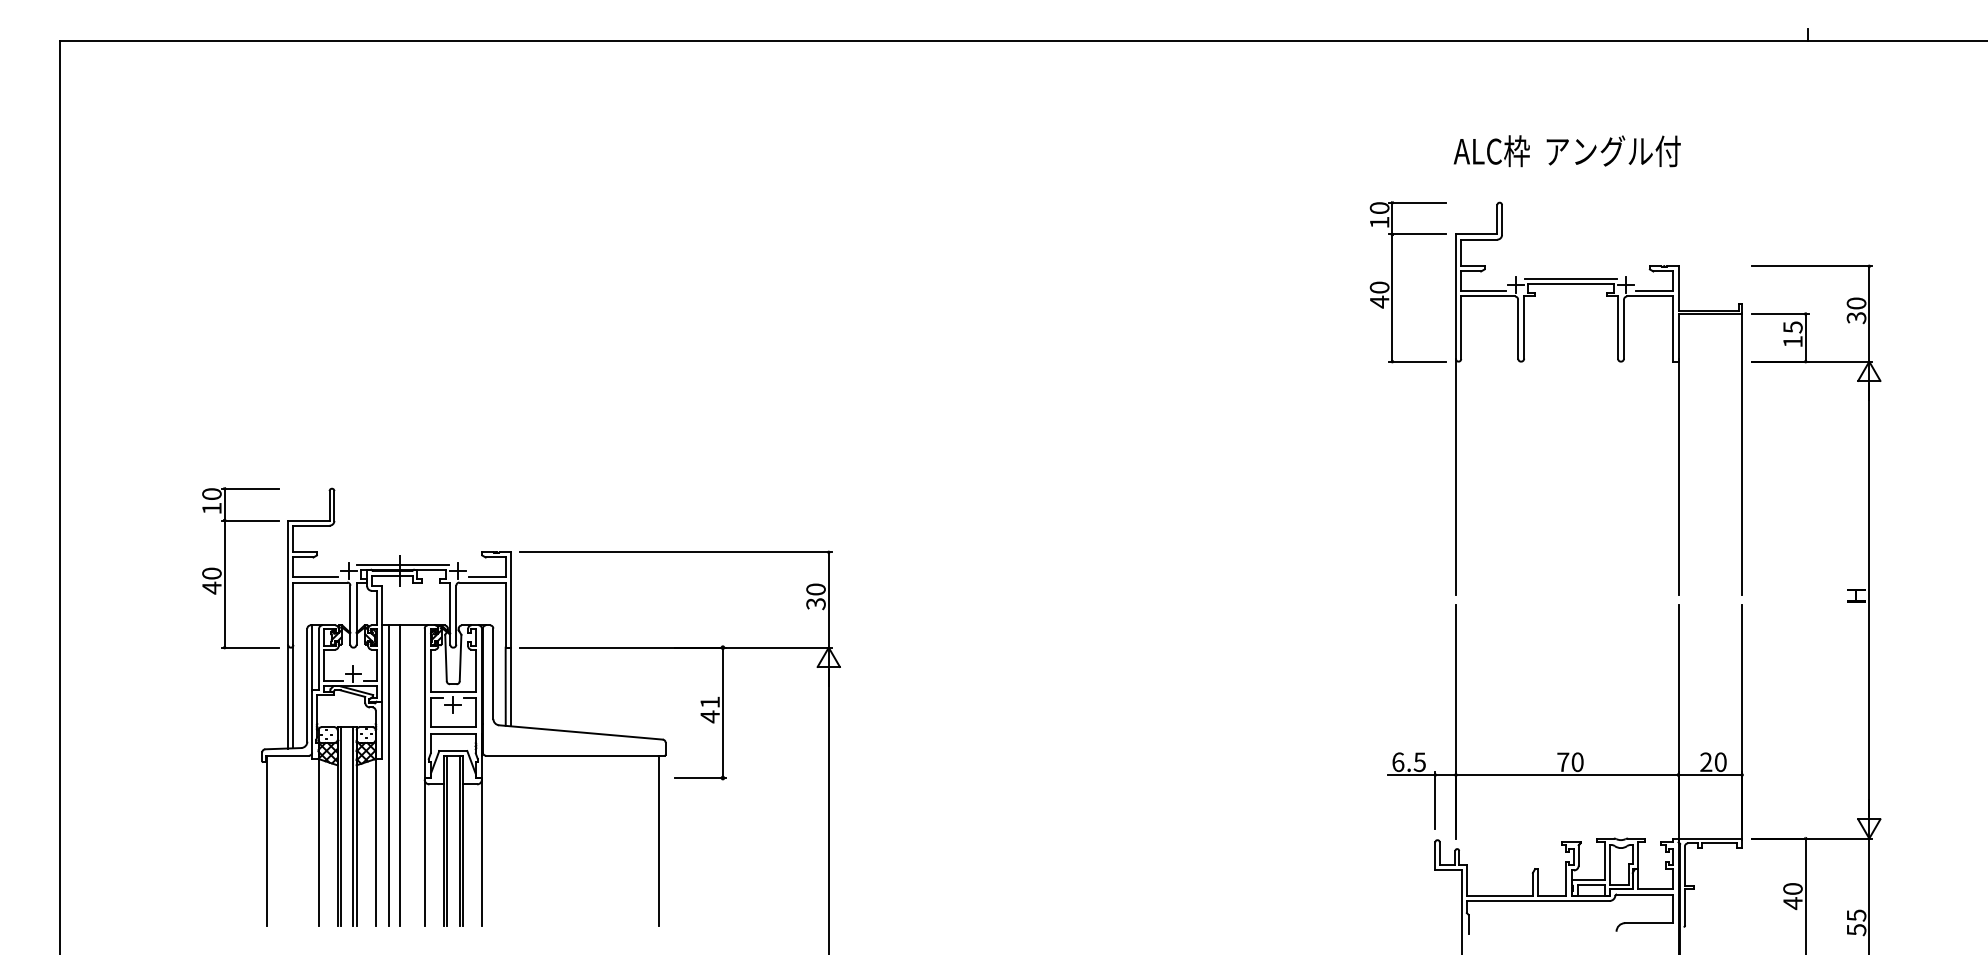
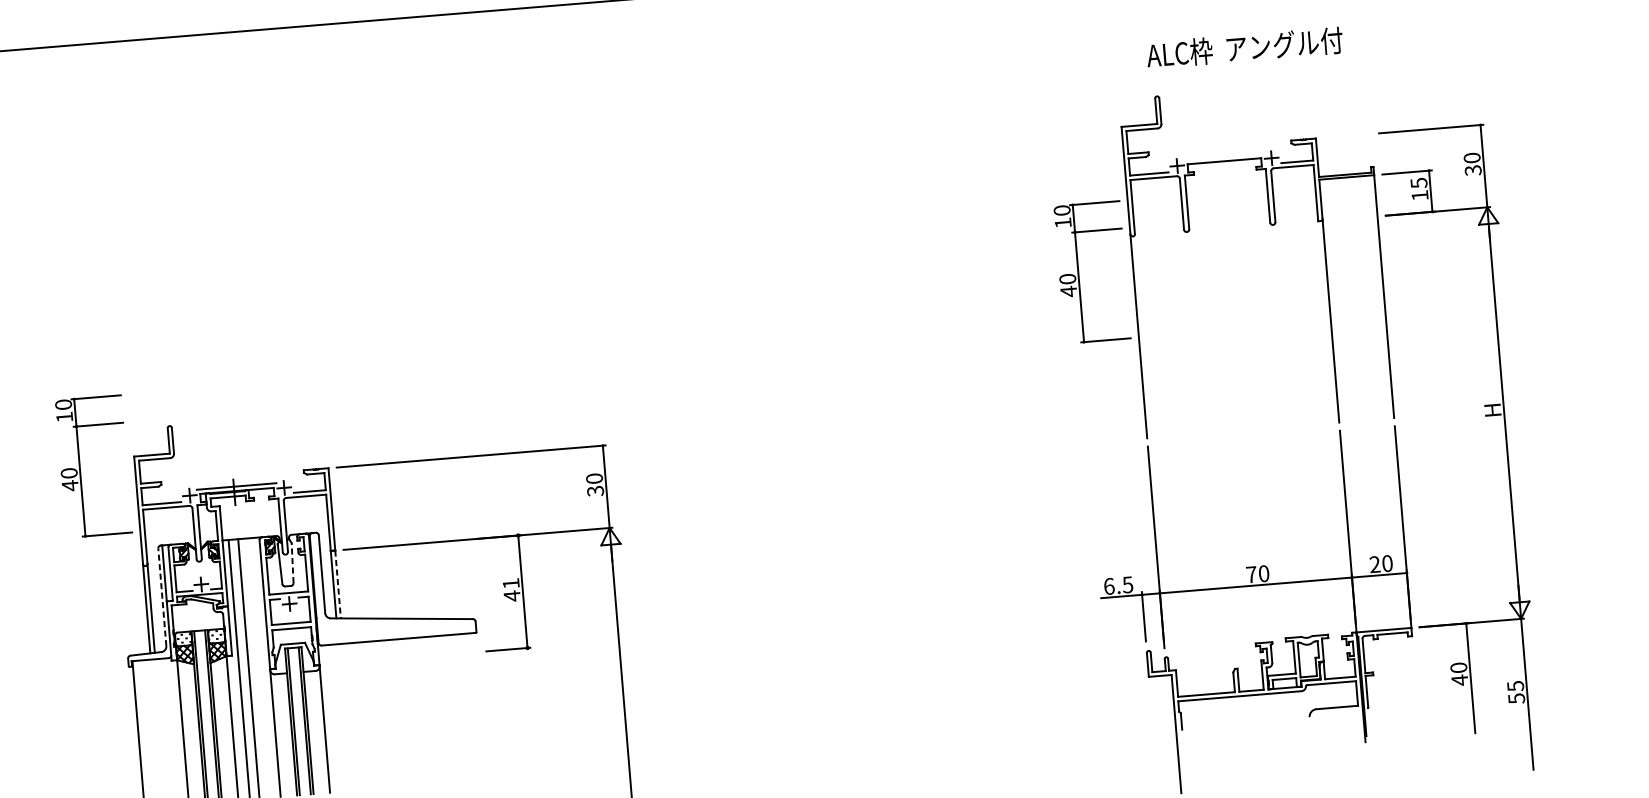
text: (1566, 151) -> (1244, 48), moved
line: (1570, 278) -> (1223, 156), removed
part: (1392, 282) -> (1078, 273), moved
part: (225, 568) -> (80, 467), moved
line: (460, 657) -> (292, 562), solid -> dashed
line: (307, 685) -> (162, 597), solid -> dashed
line: (510, 687) -> (337, 584), solid -> dashed
line: (659, 840) -> (477, 706), removed

